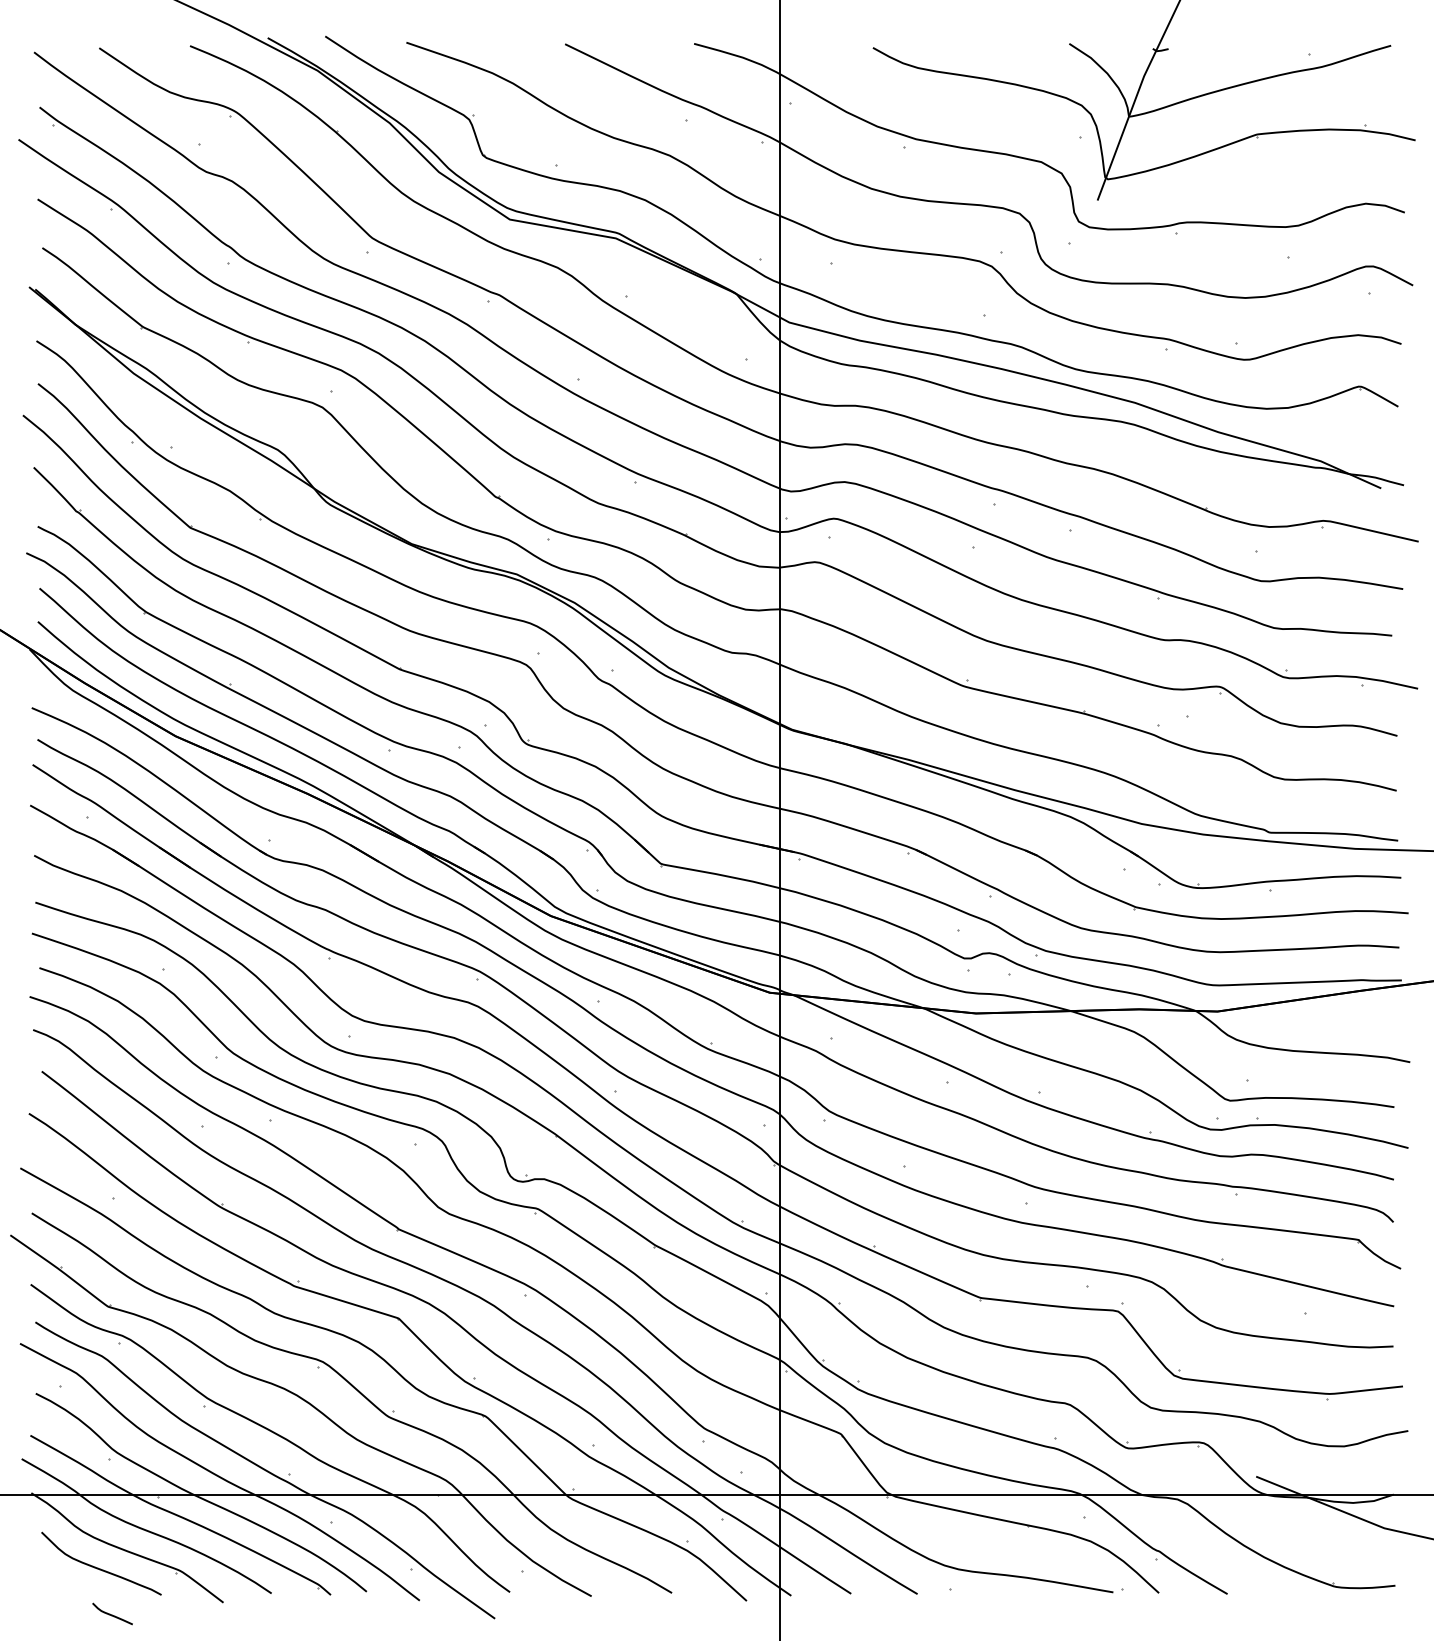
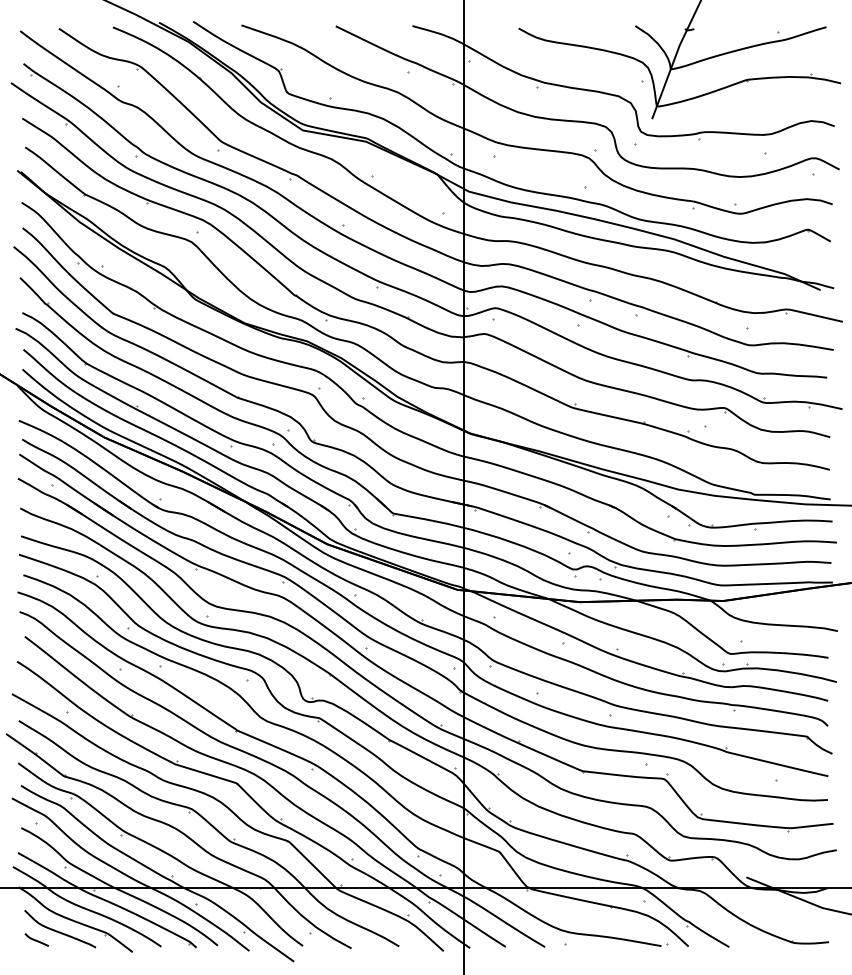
curve: (111, 1613) -> (36, 939), moved

